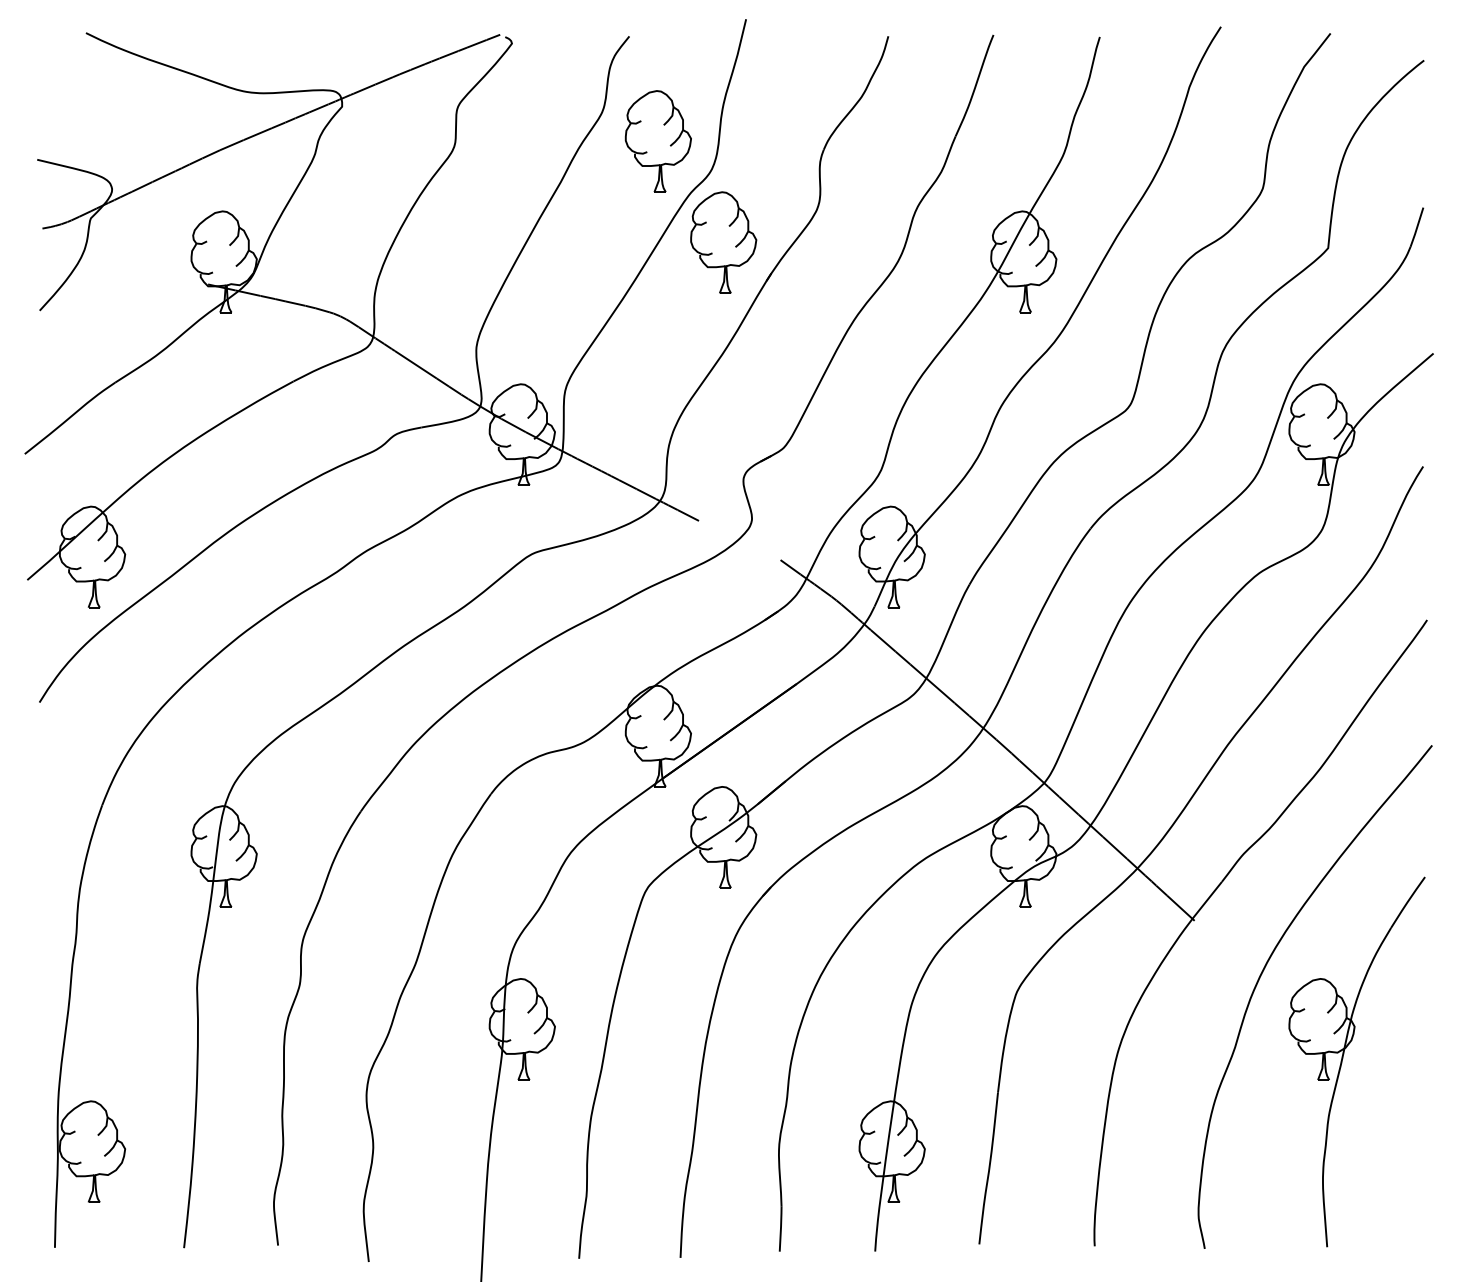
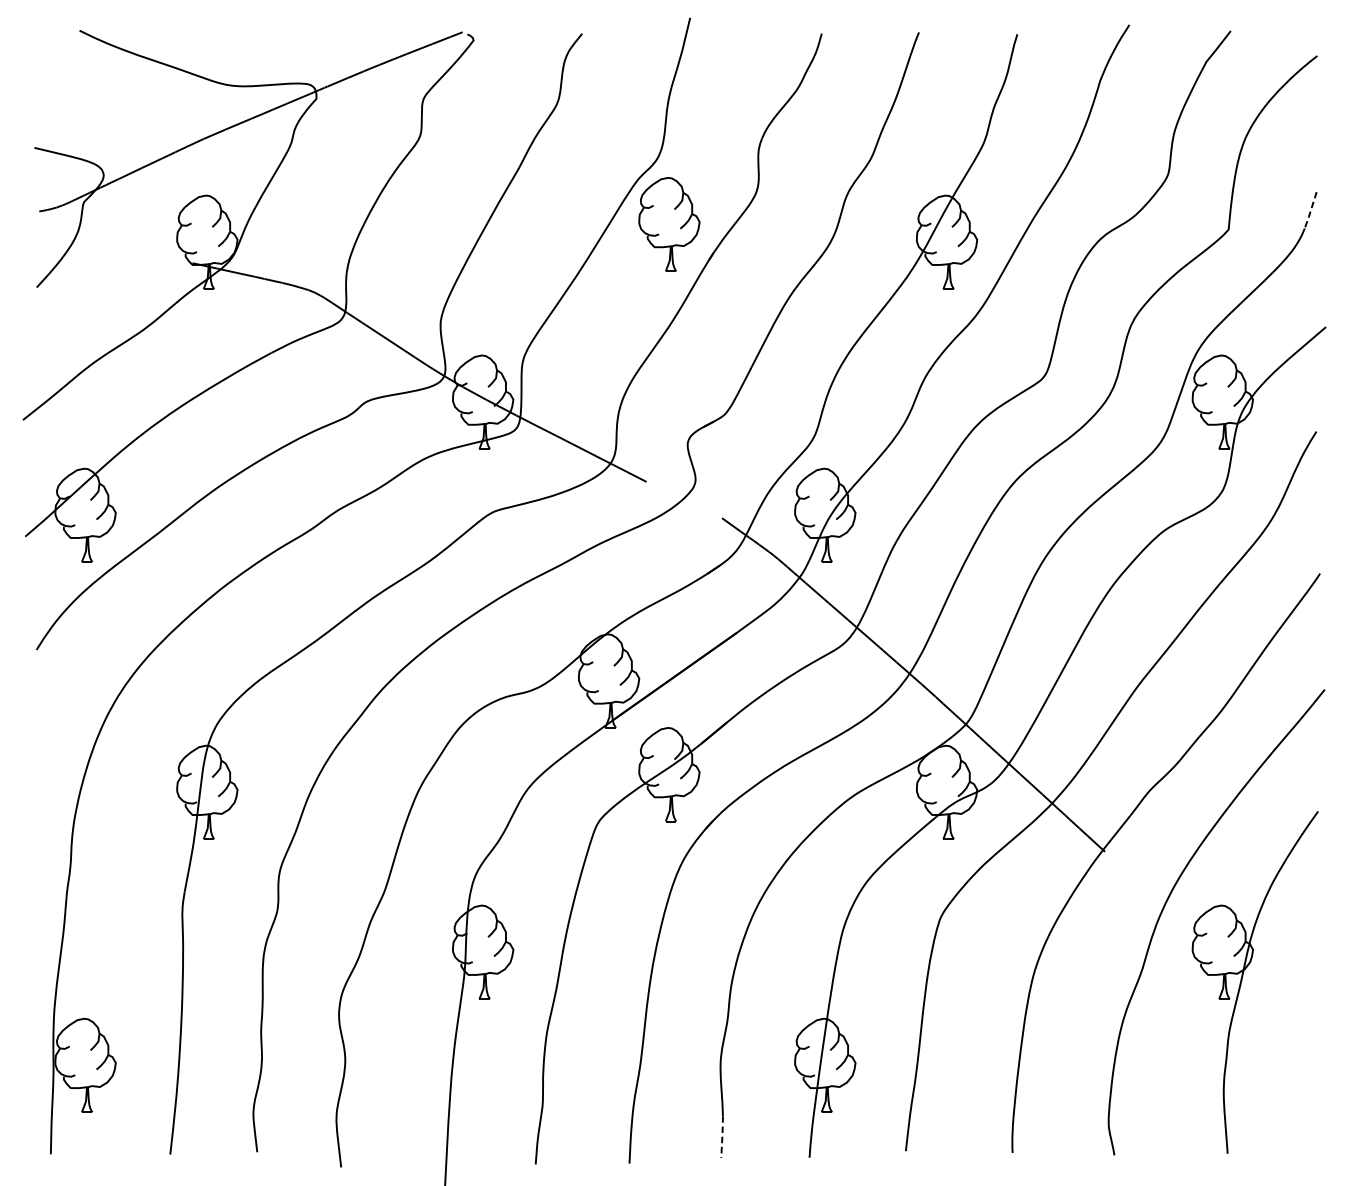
part: (657, 141) -> (608, 130), removed
line: (1416, 228) -> (1310, 211), solid -> dashed
line: (780, 1228) -> (721, 1136), solid -> dashed

